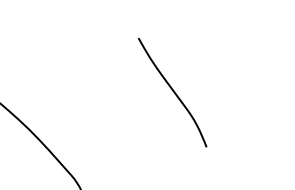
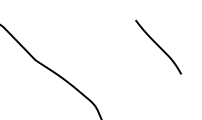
curve: (172, 91) -> (158, 46), moved

